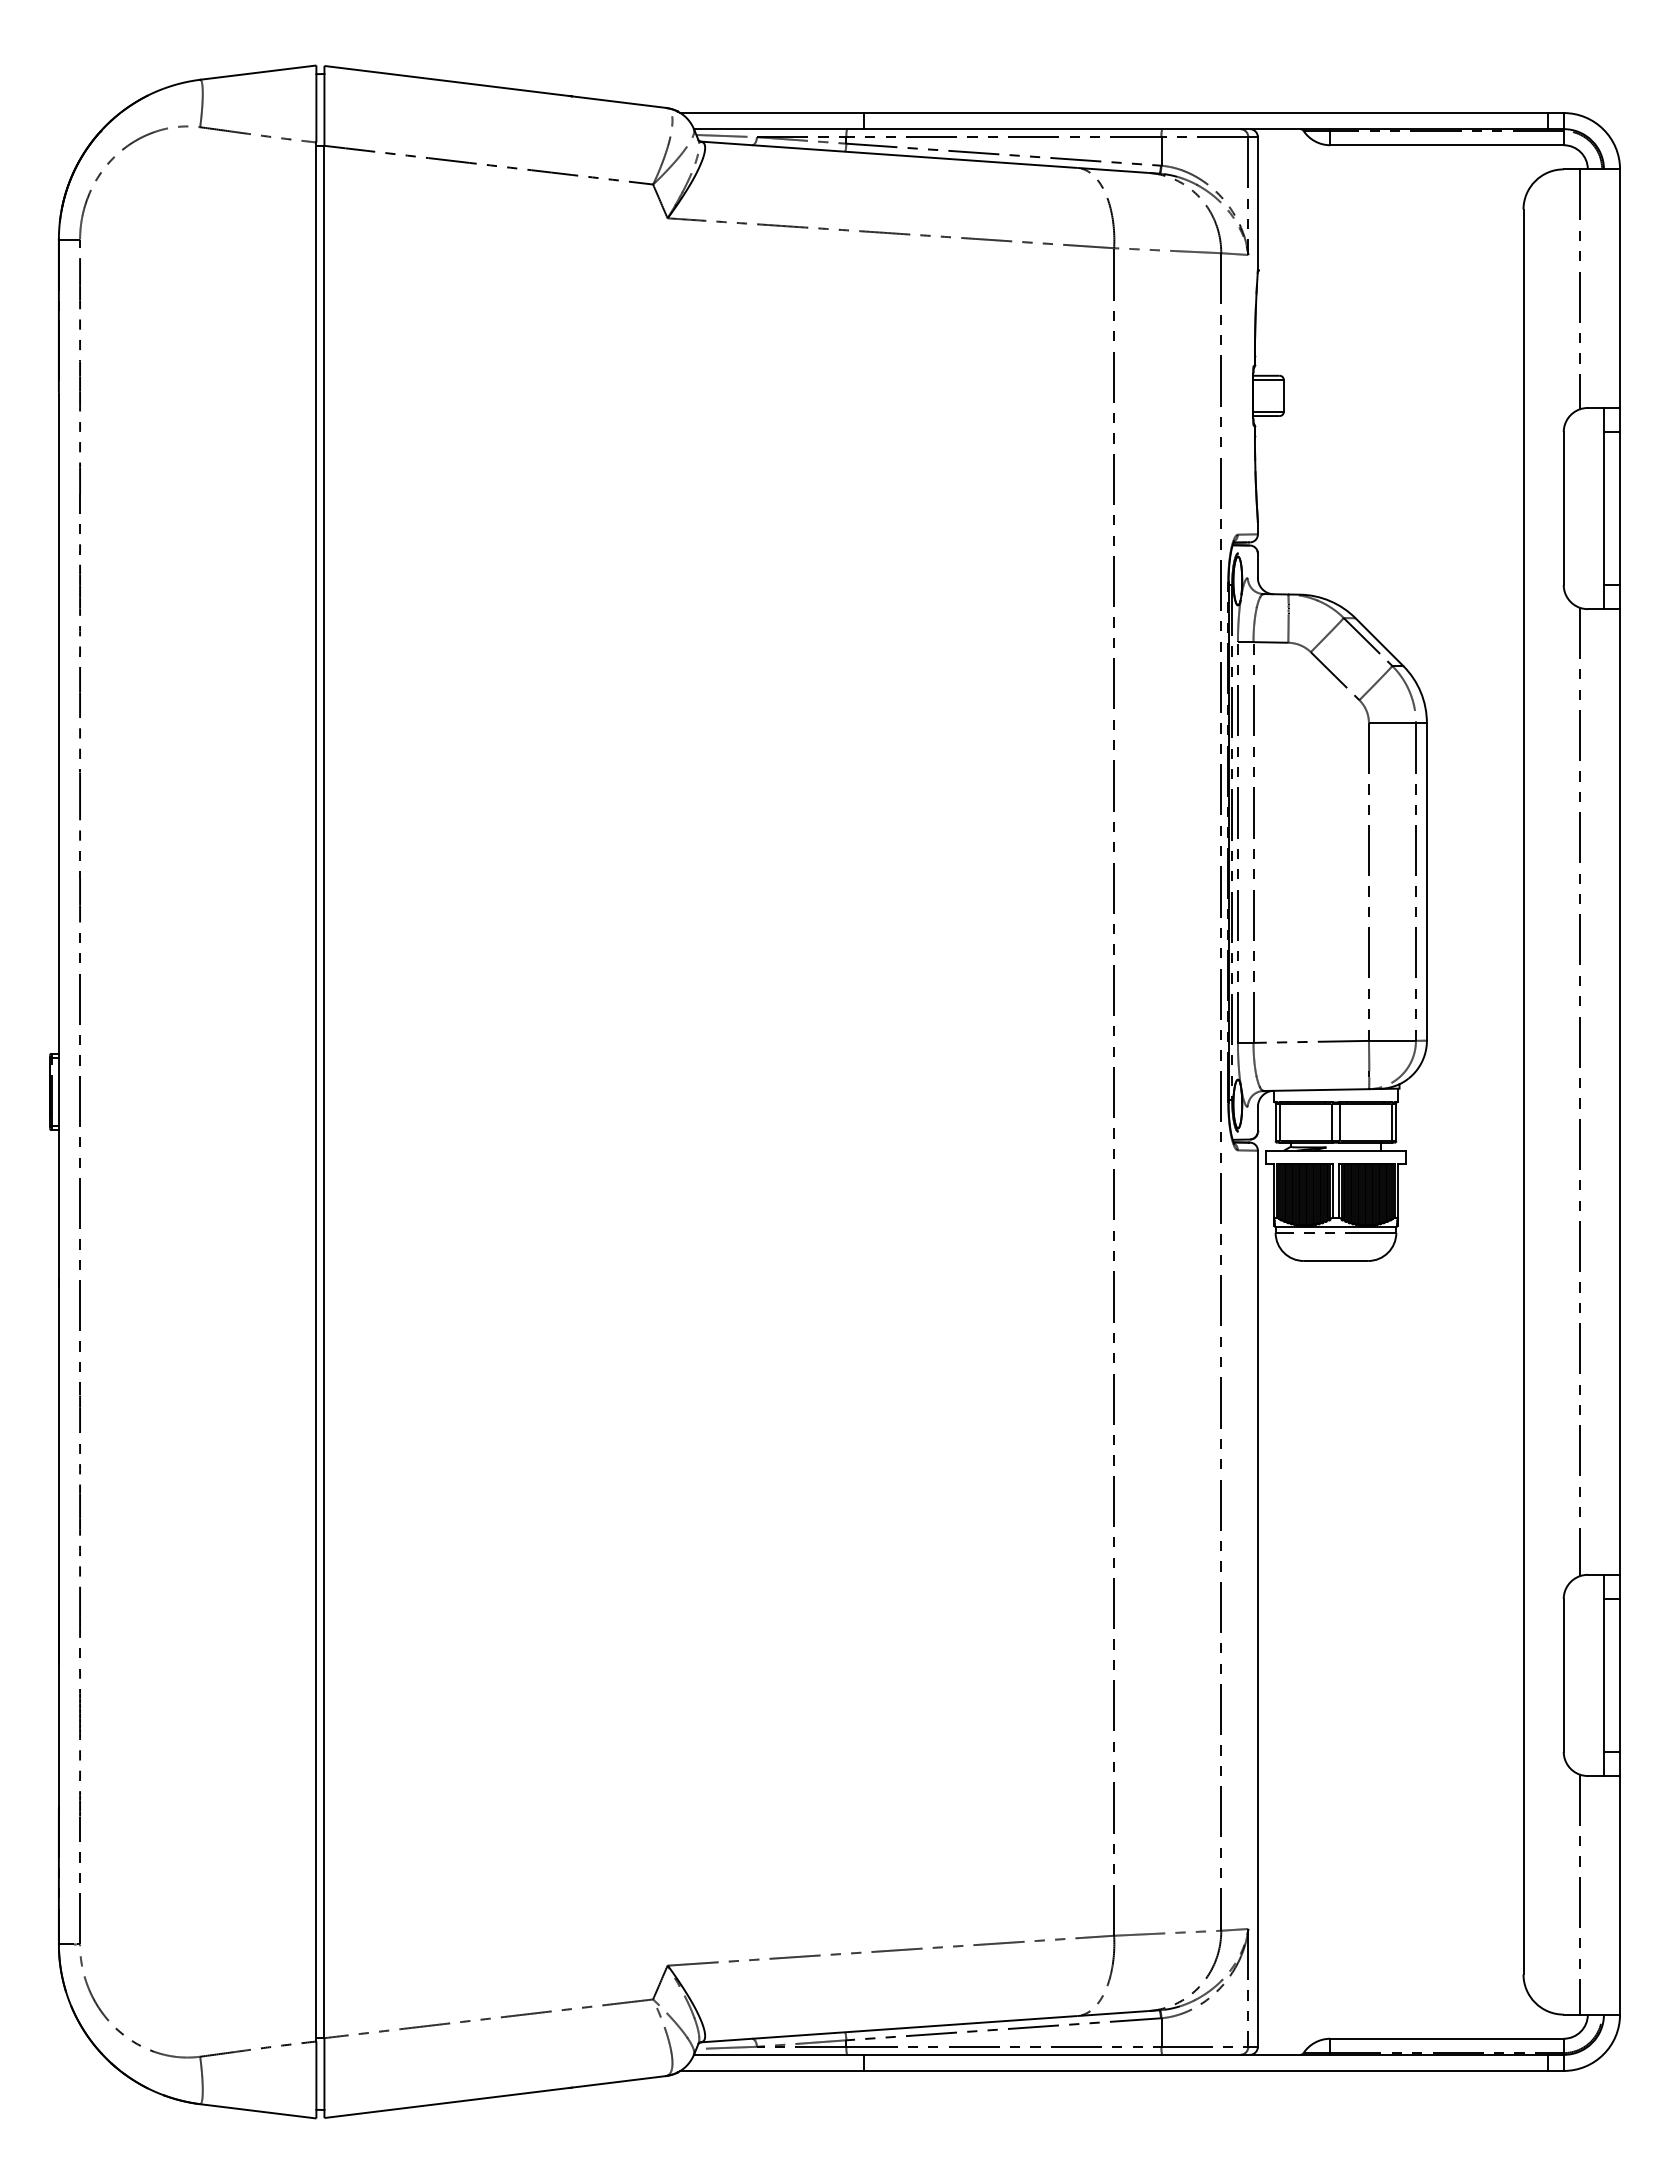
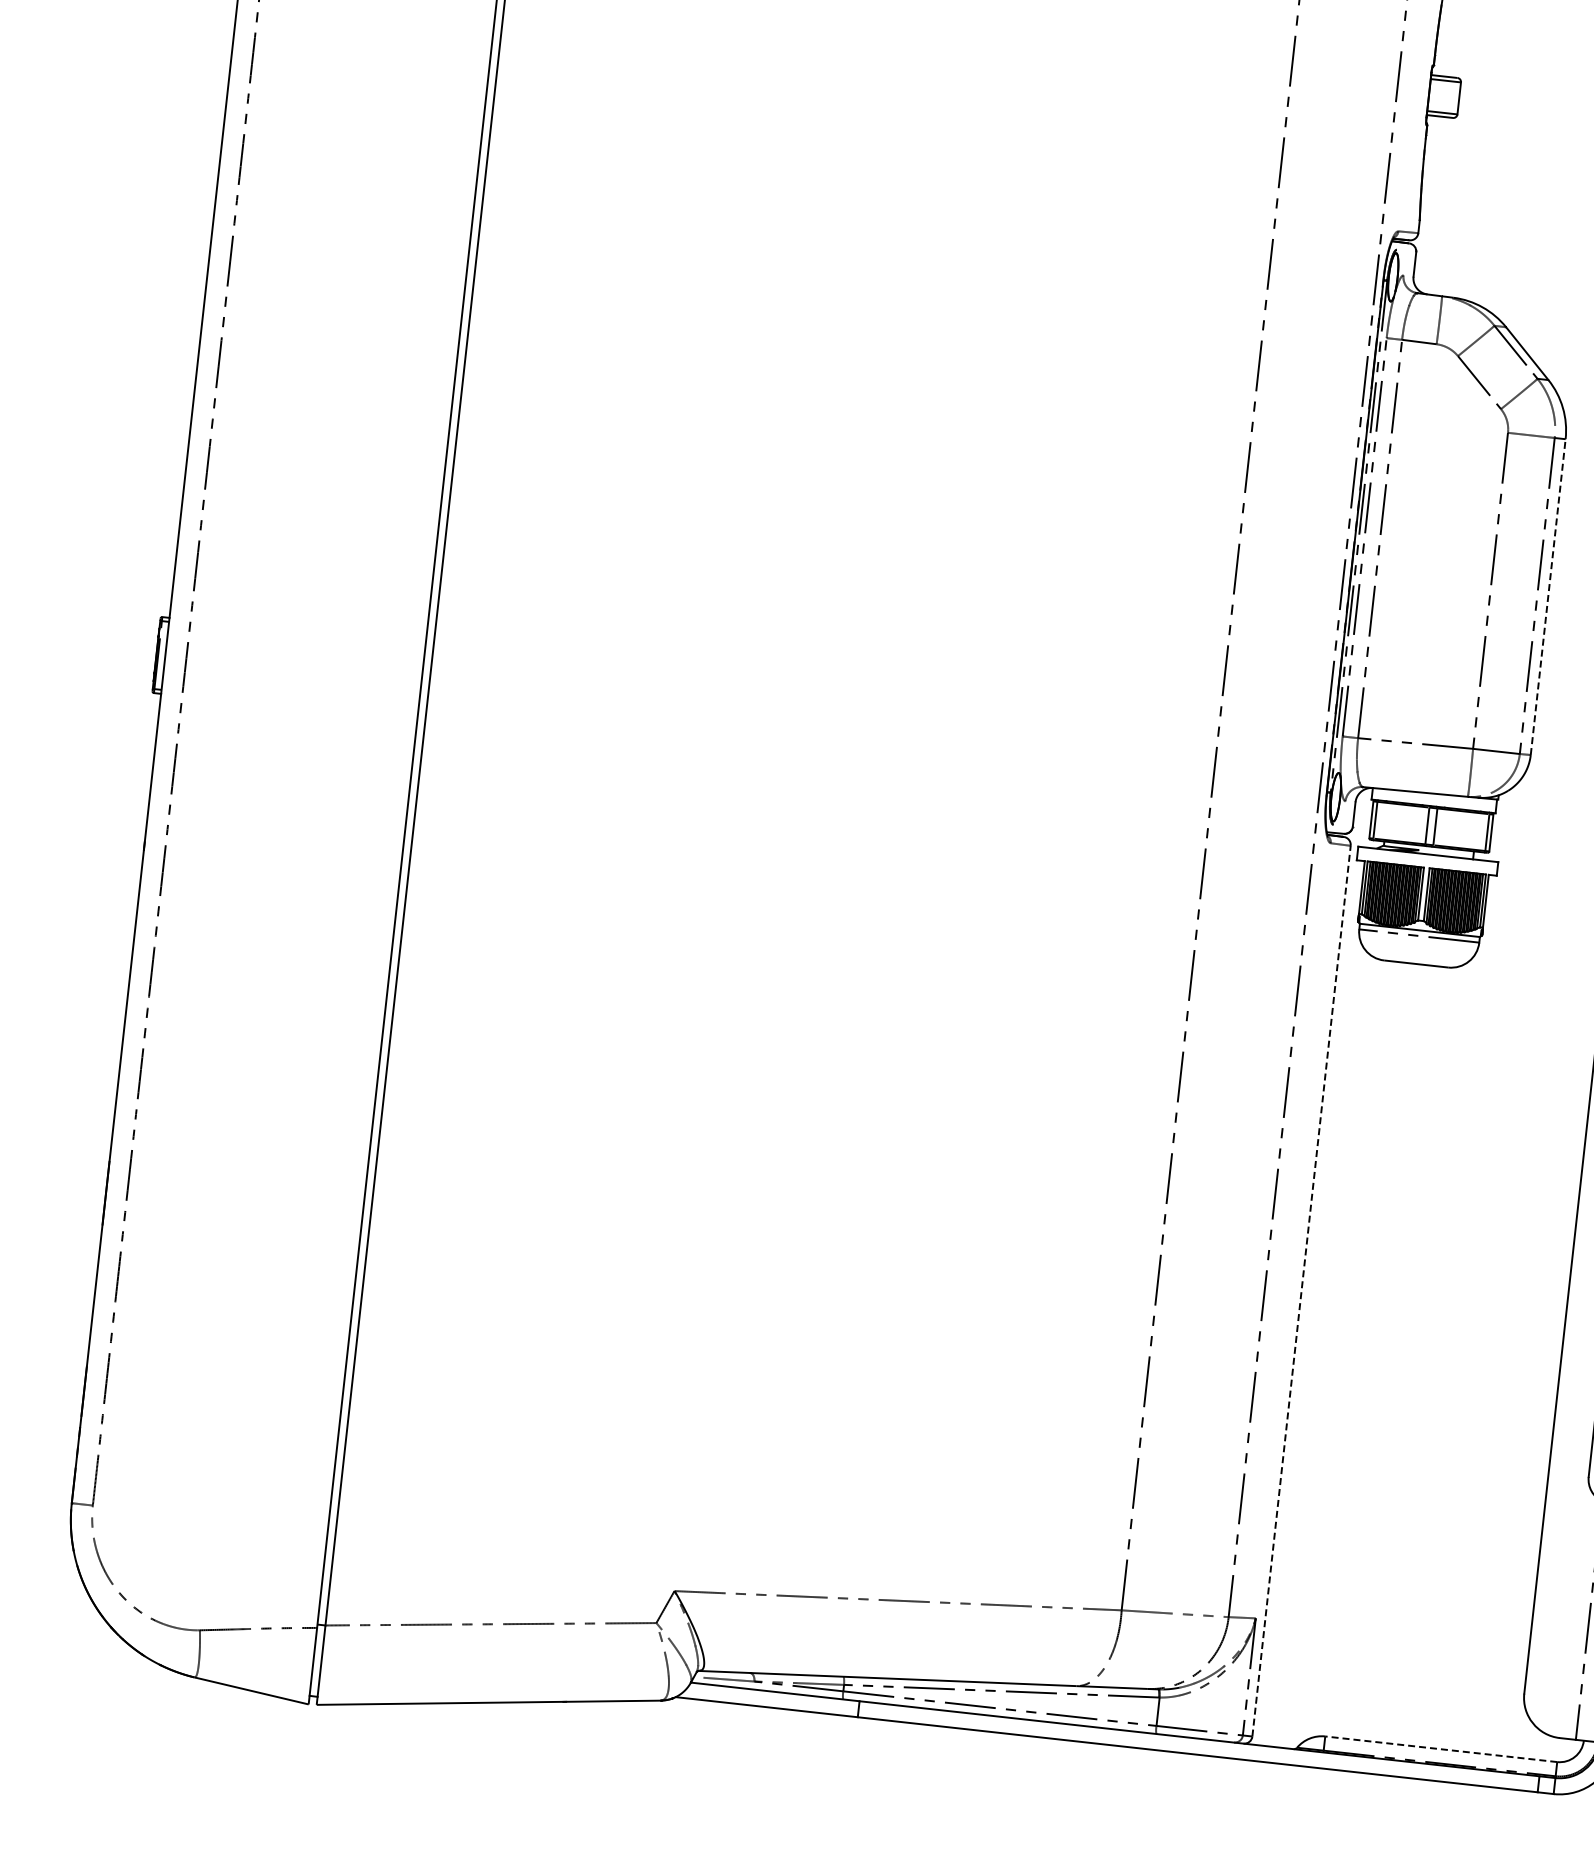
line: (1426, 881) -> (1547, 596), solid -> dashed
line: (1257, 1598) -> (1301, 1290), solid -> dashed
line: (1447, 2038) -> (1441, 1749), solid -> dashed

